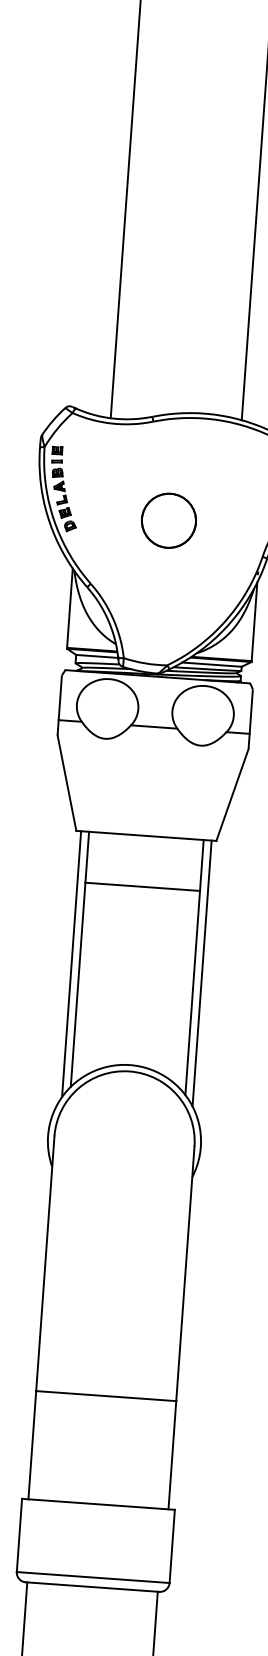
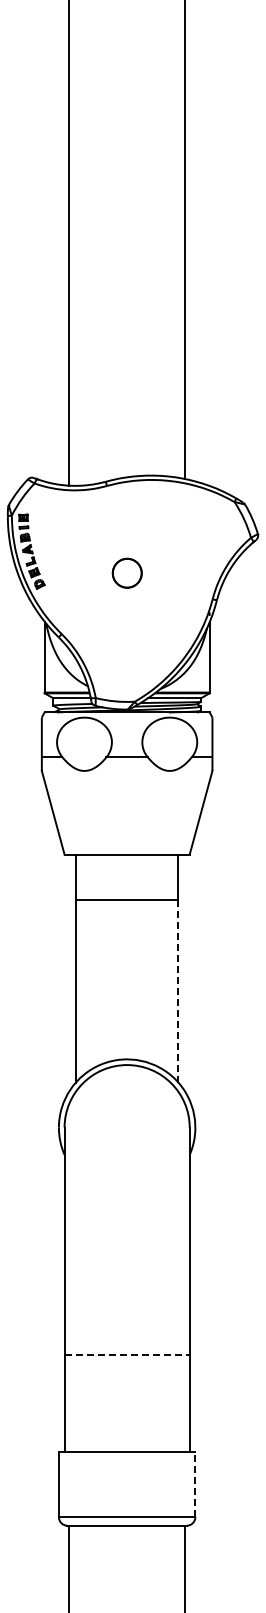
circle: (169, 521) -> (127, 573), size x0.6
line: (71, 964) -> (68, 973), removed
line: (202, 973) -> (185, 973), removed
line: (192, 992) -> (178, 990), solid -> dashed
line: (106, 1396) -> (127, 1355), solid -> dashed
line: (172, 1546) -> (195, 1484), solid -> dashed

